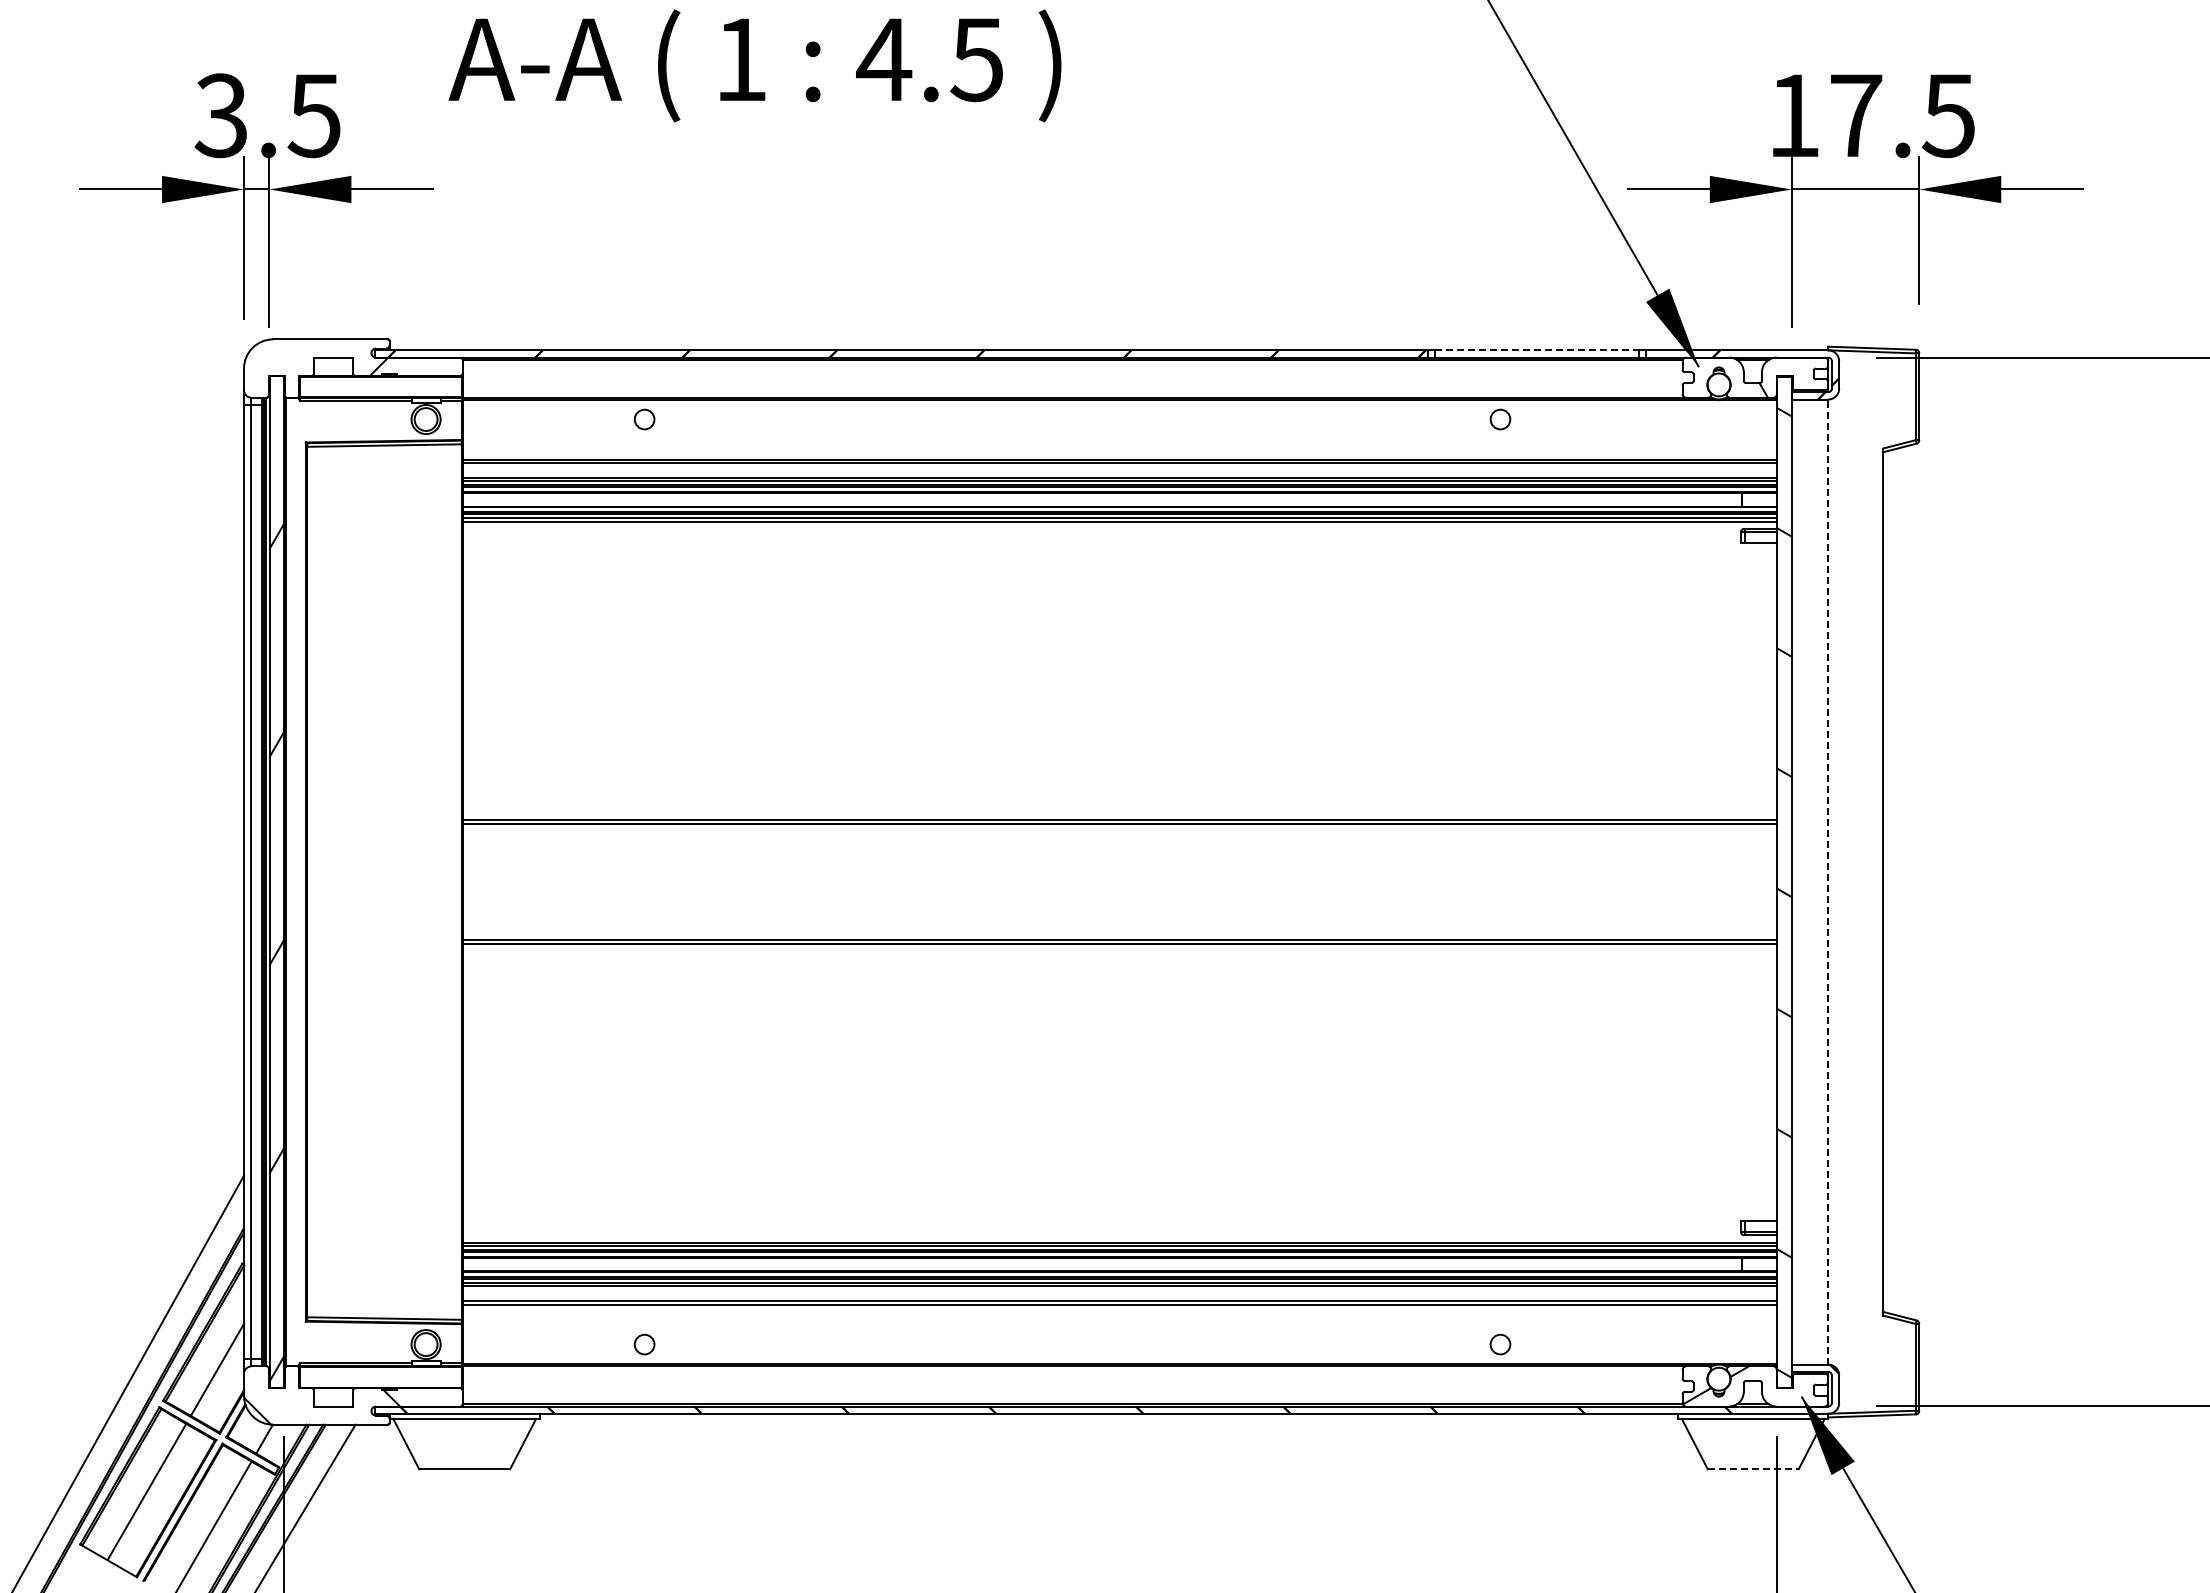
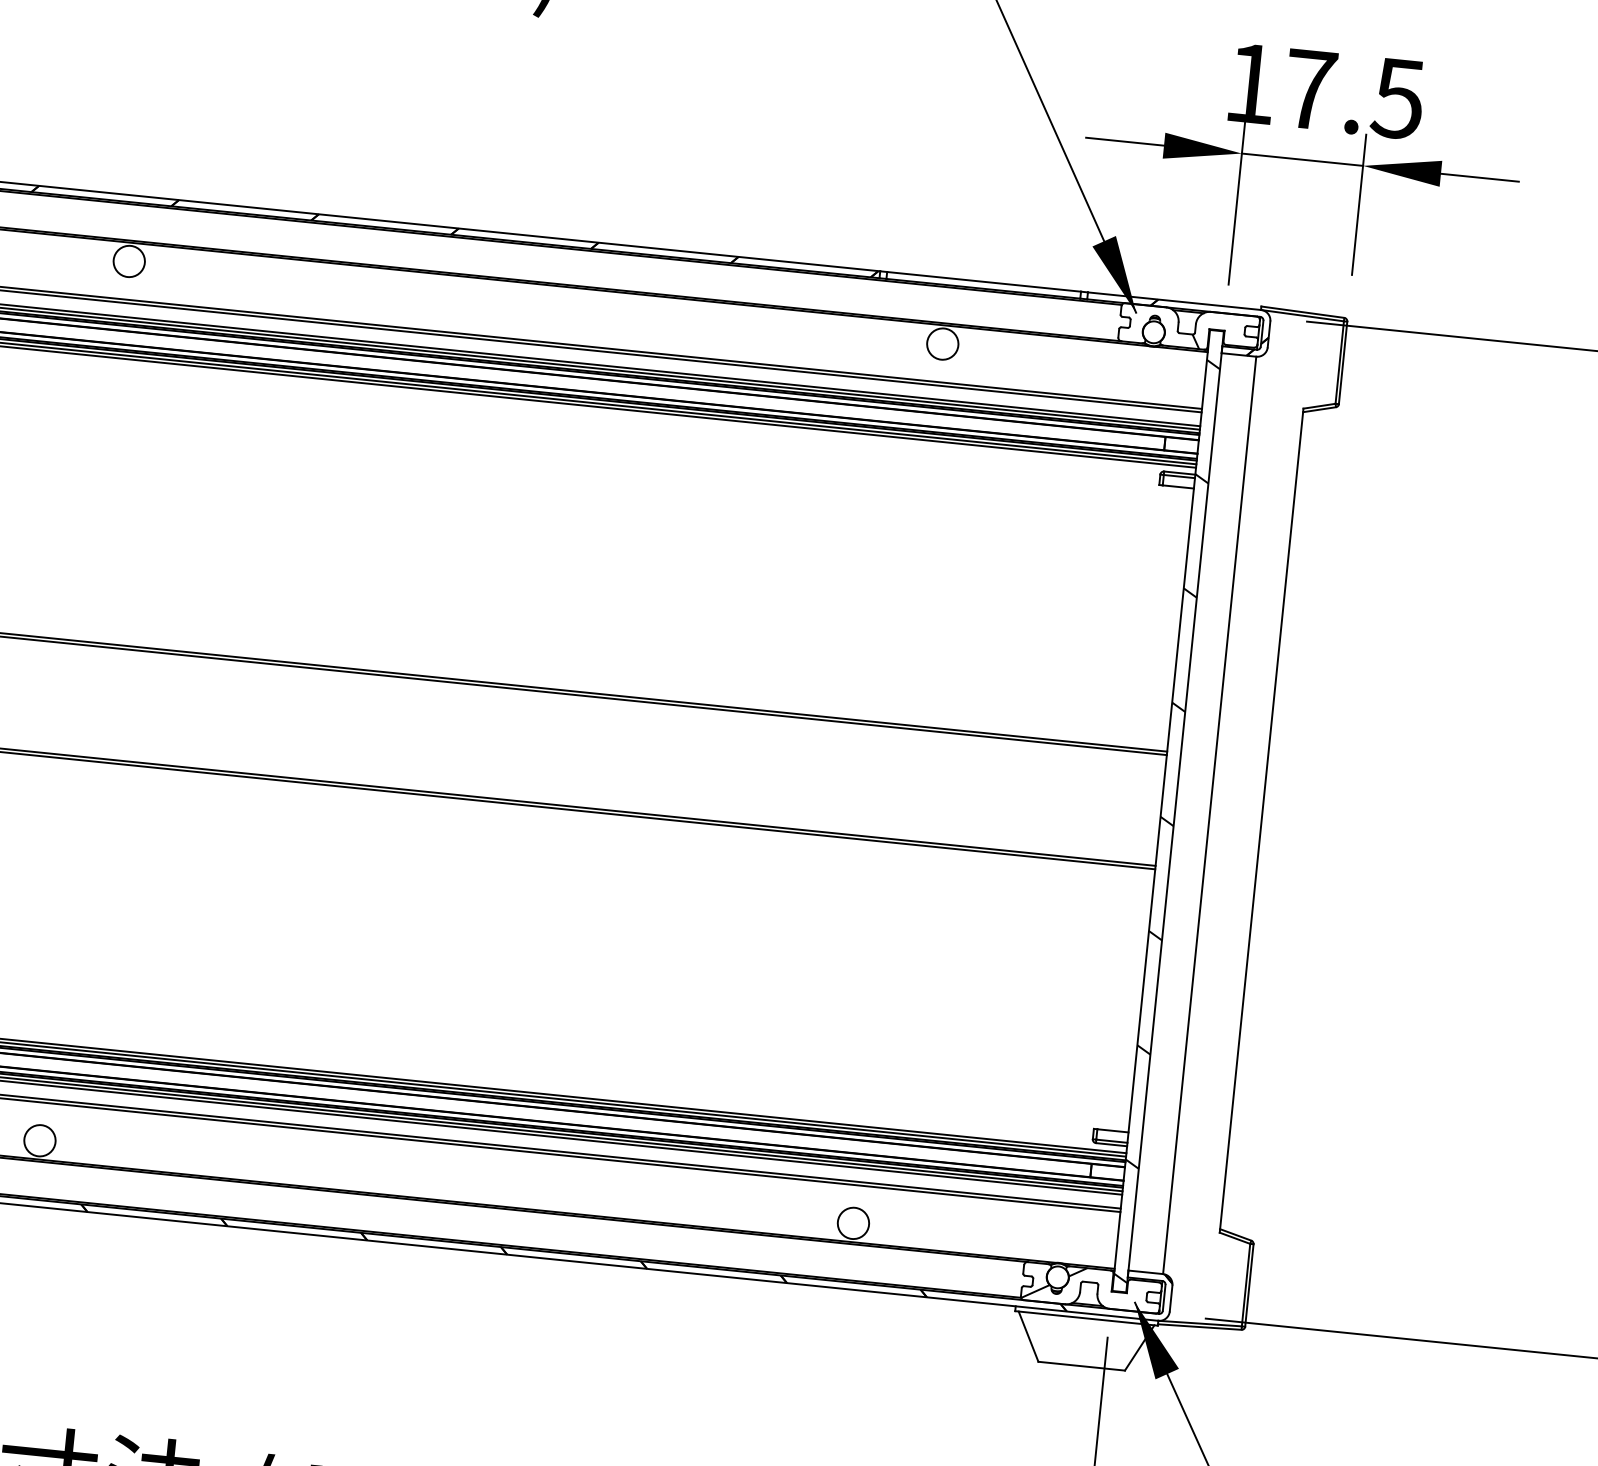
line: (1536, 350) -> (983, 281), dashed -> solid
circle: (644, 419) -> (129, 261), size x1.67
circle: (1500, 419) -> (942, 344), size x1.67
line: (1828, 882) -> (1209, 815), dashed -> solid
circle: (644, 1344) -> (39, 1140), size x1.67
circle: (1500, 1344) -> (853, 1223), size x1.67
line: (1753, 1469) -> (1081, 1366), dashed -> solid

